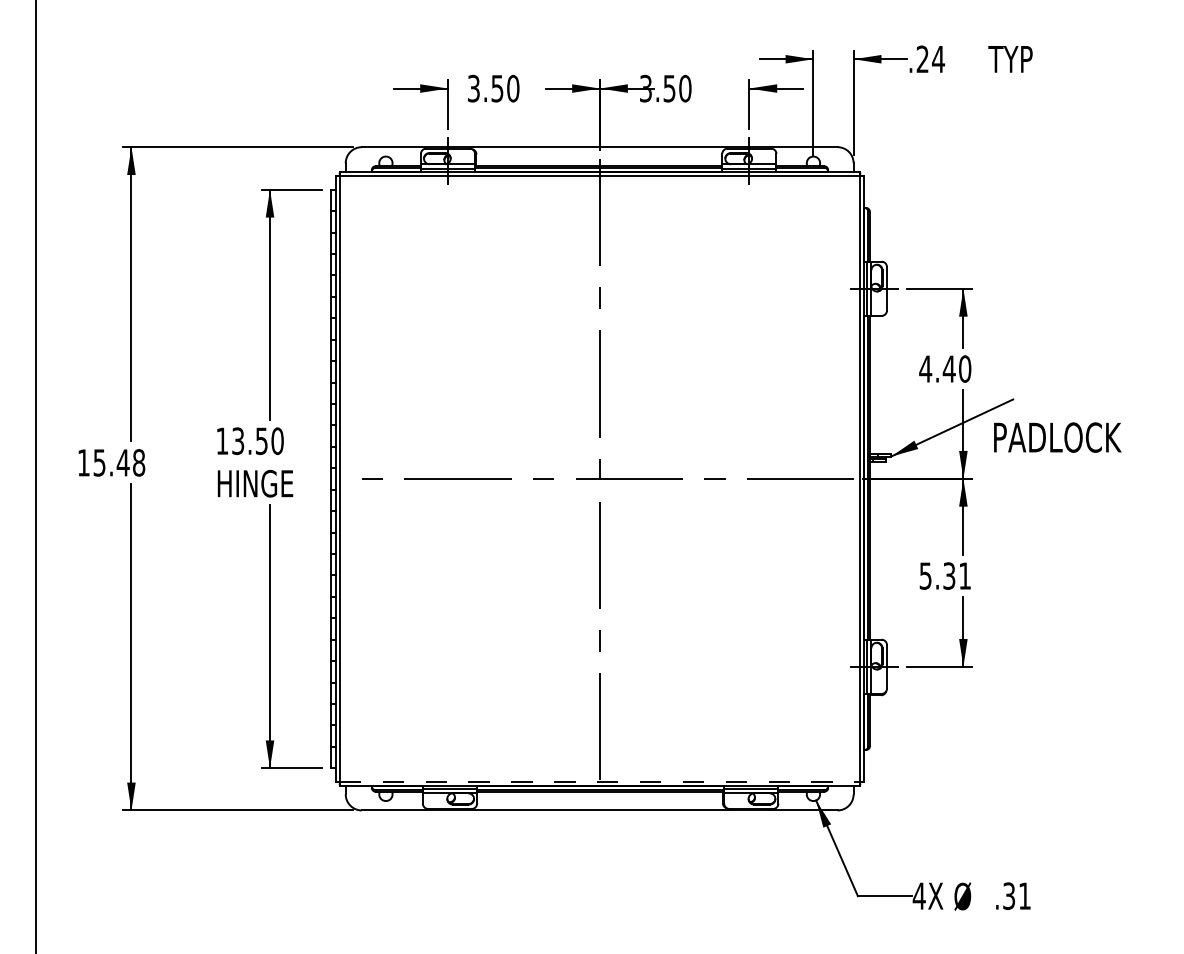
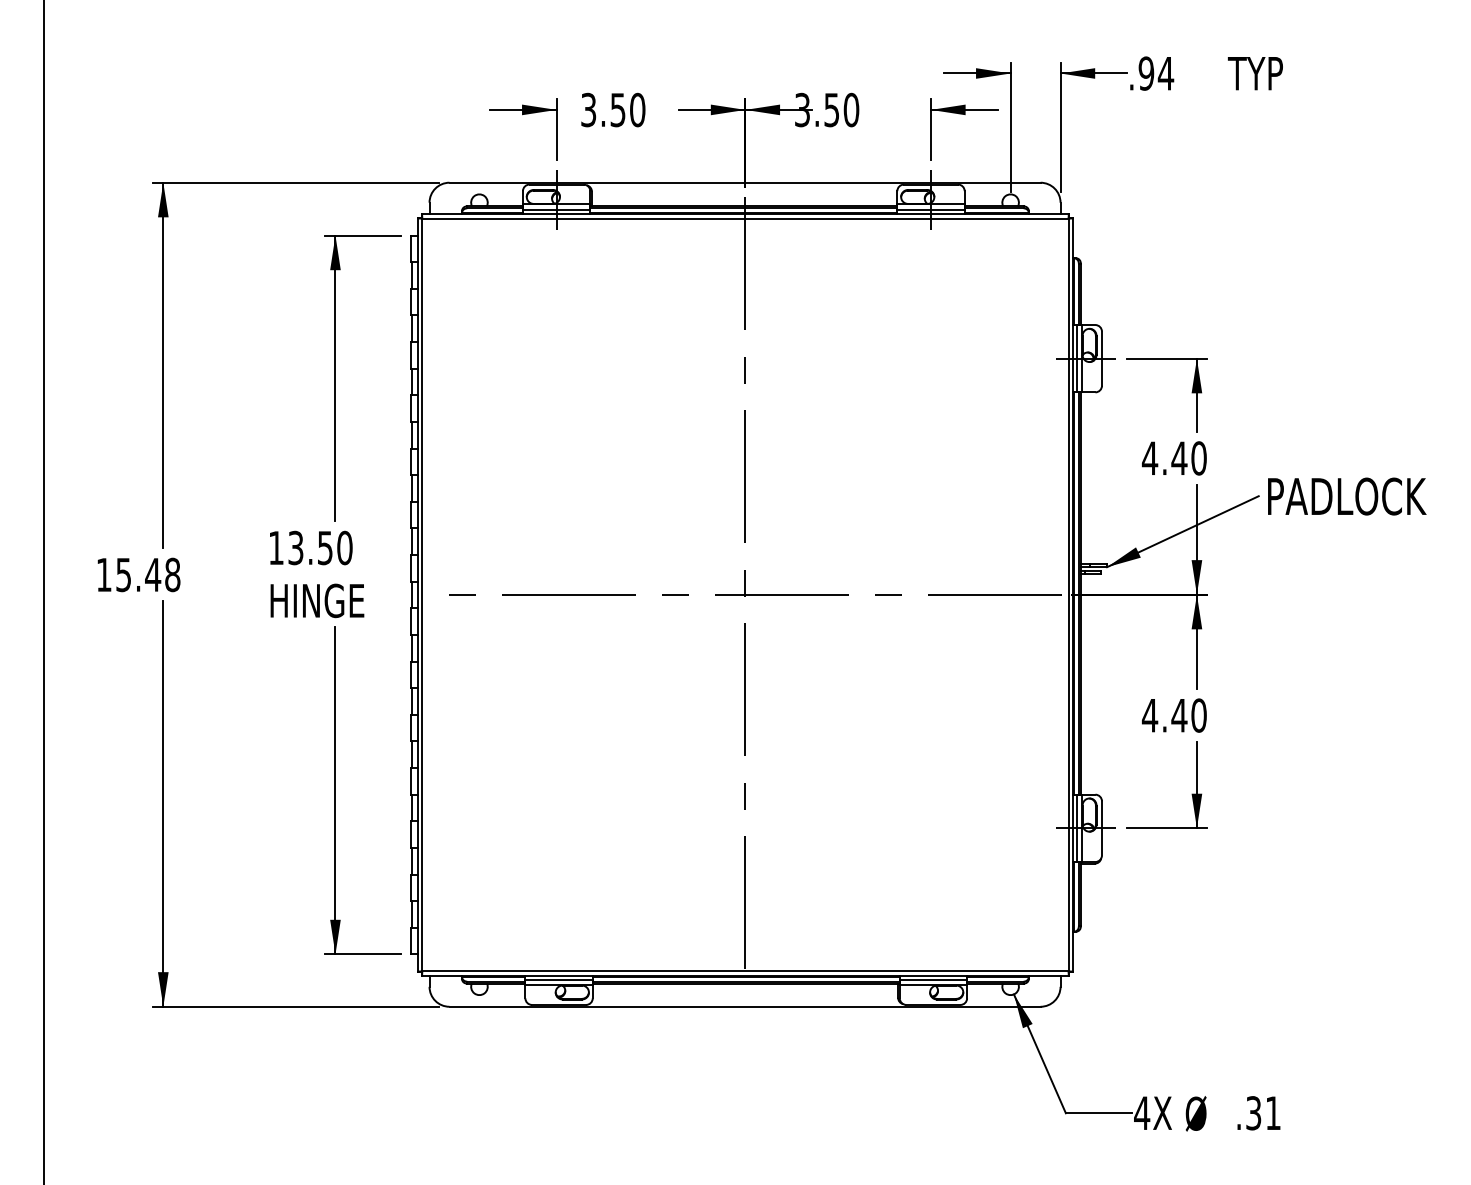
text: (922, 59) -> (1146, 73), .24 -> .94
text: (1058, 437) -> (1347, 496), moved
text: (944, 576) -> (1173, 715), 5.31 -> 4.40
line: (600, 782) -> (745, 971), dashed -> solid

